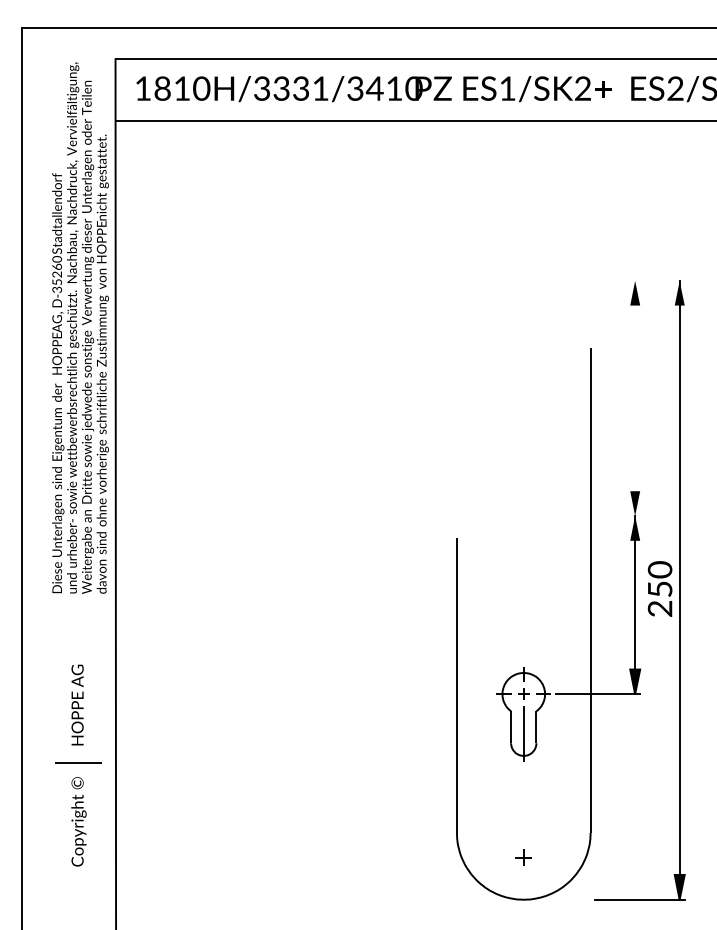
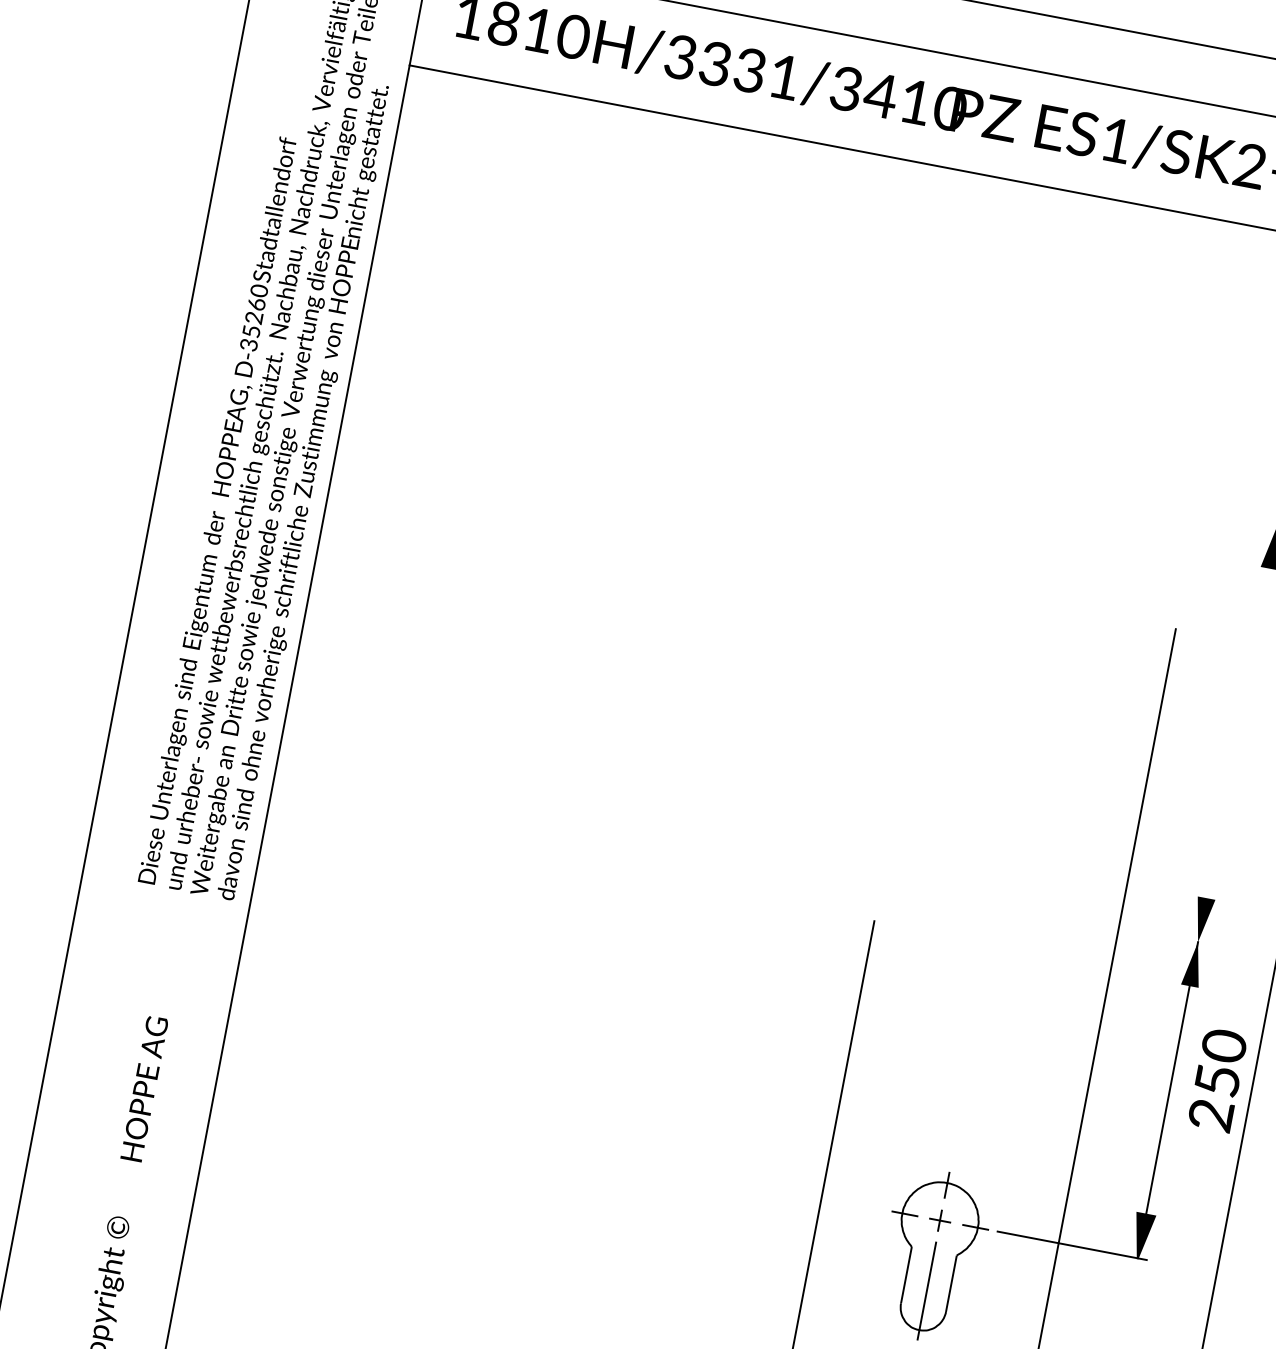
line: (78, 763) -> (126, 1192), removed

